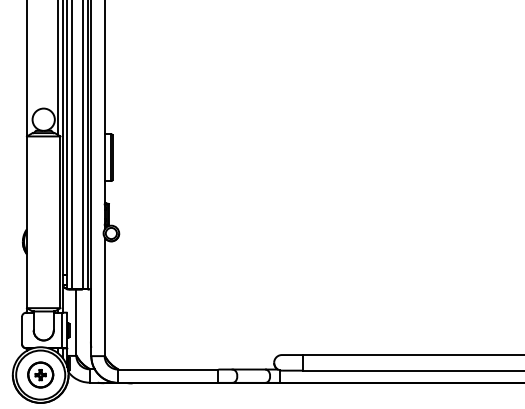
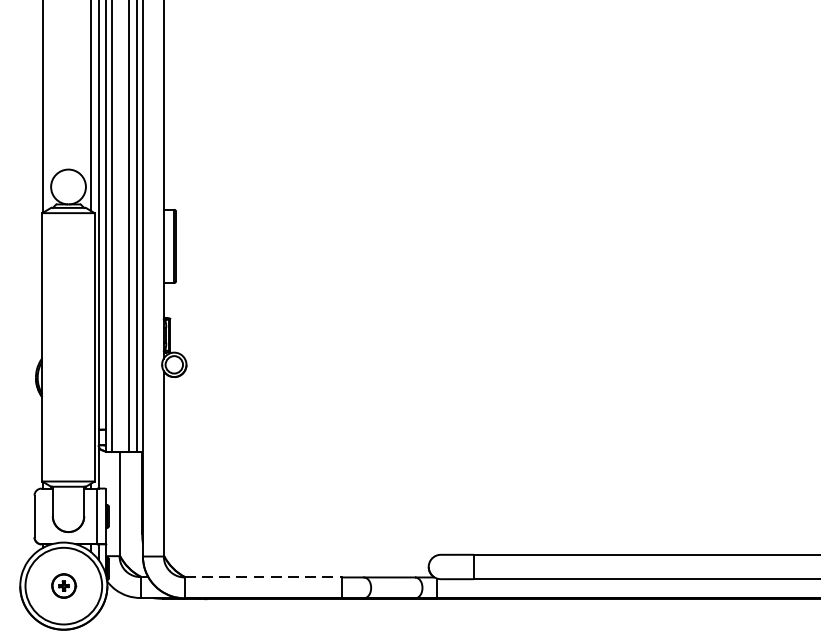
line: (168, 369) -> (263, 577), solid -> dashed
part: (40, 374) -> (63, 585), size x0.6

